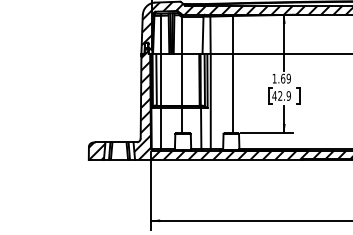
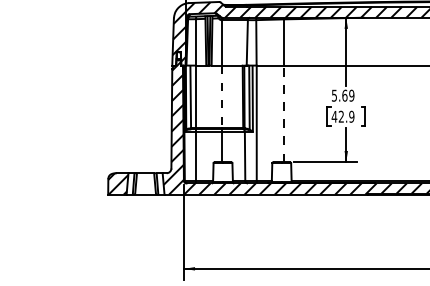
text: (274, 78) -> (334, 95), 1.69 -> 5.69
line: (181, 79) -> (221, 96), solid -> dashed
line: (233, 93) -> (284, 113), solid -> dashed

